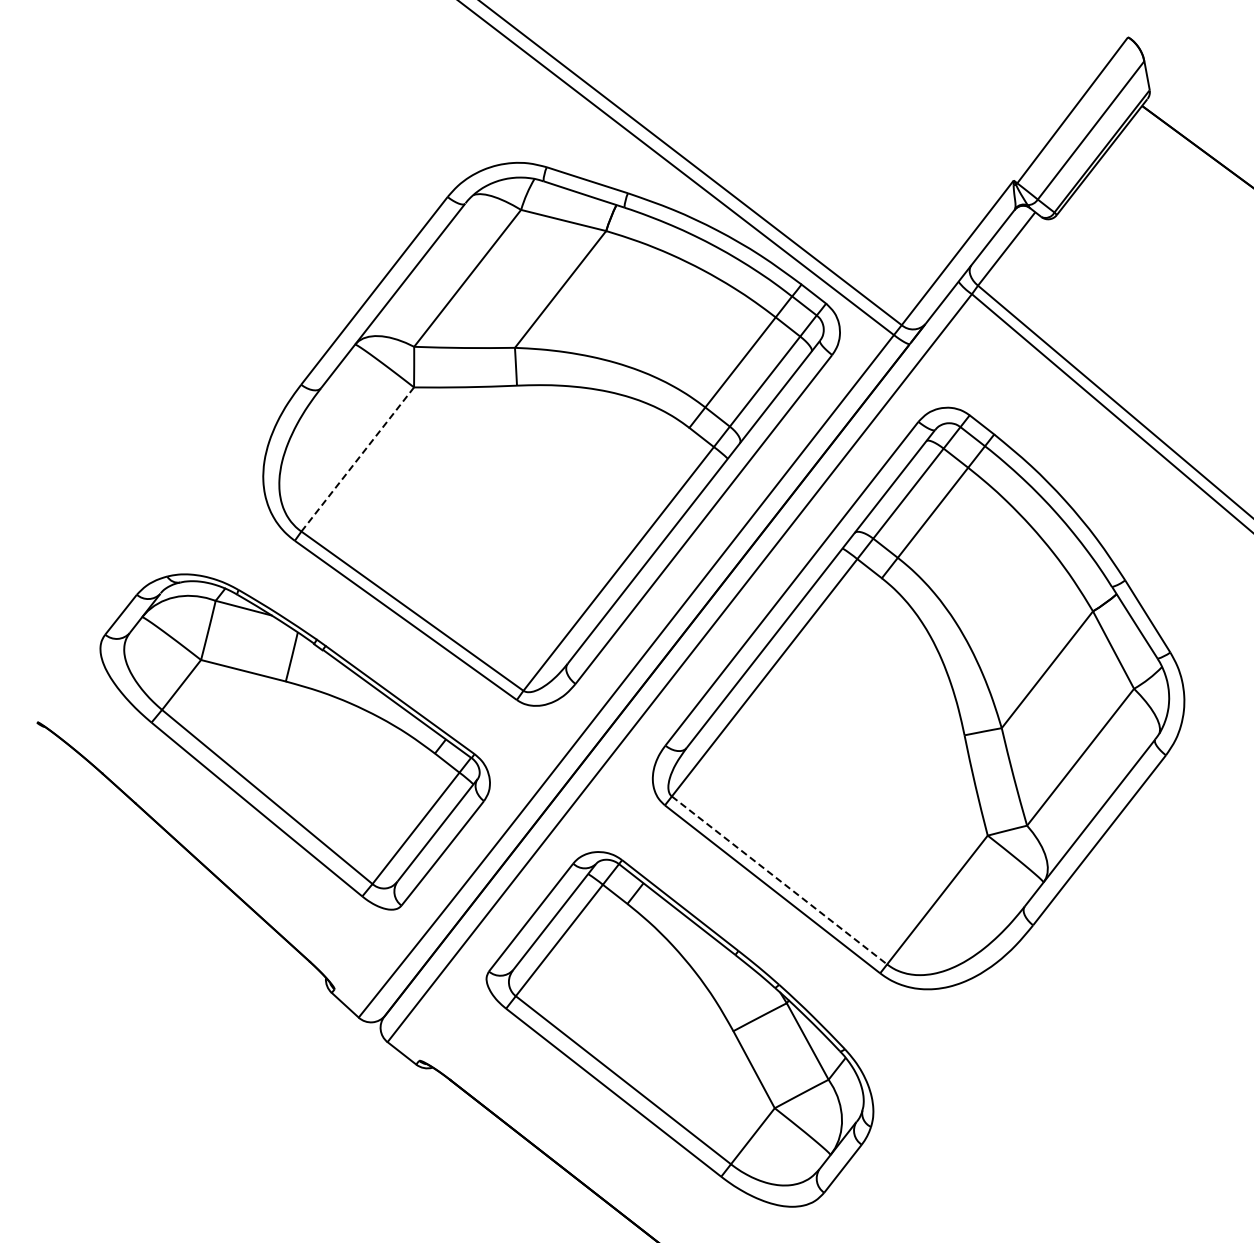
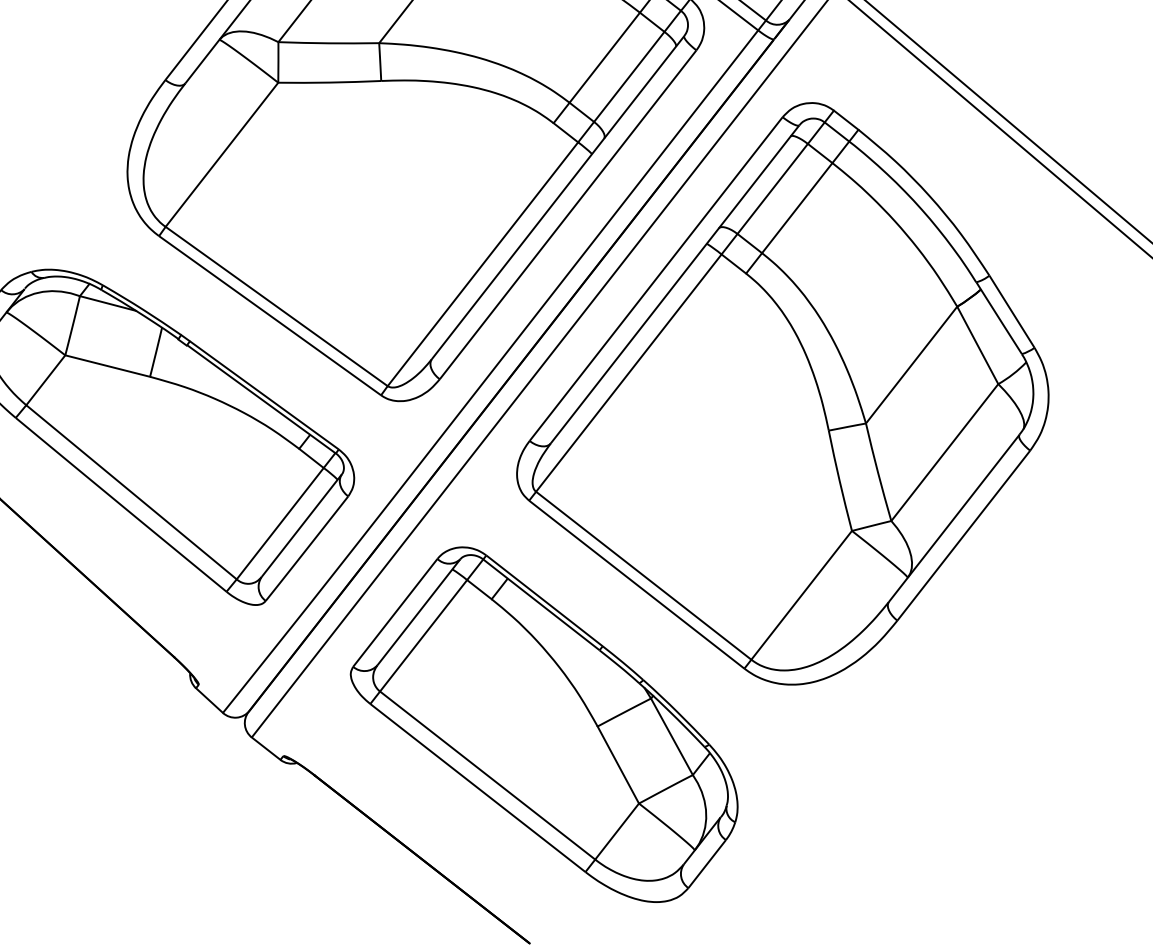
line: (358, 459) -> (222, 154), dashed -> solid
line: (779, 880) -> (643, 575), dashed -> solid

